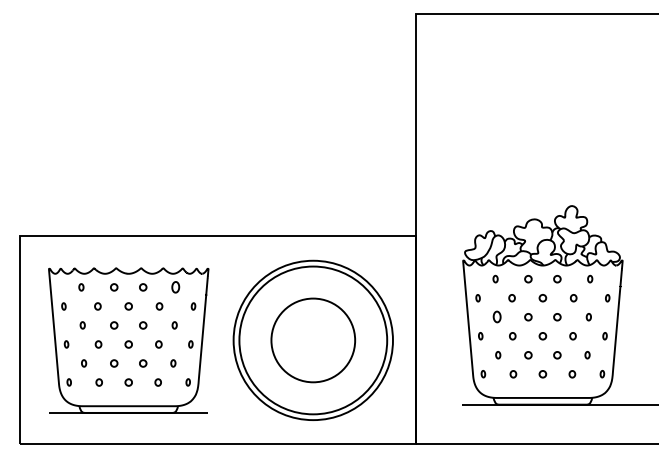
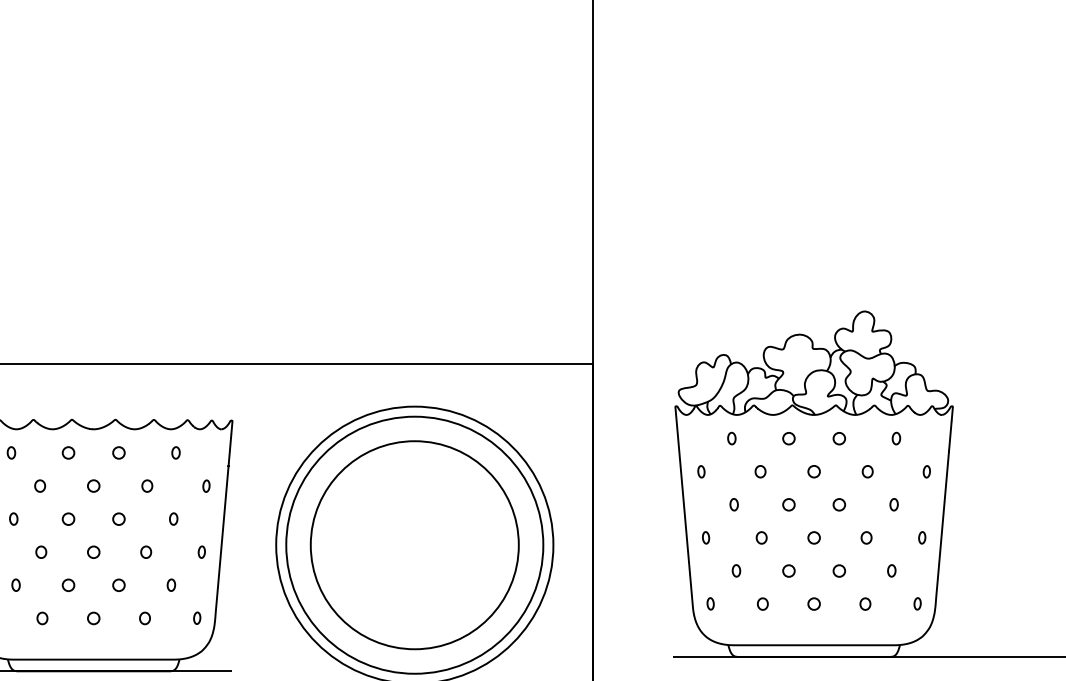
part: (176, 287) -> (176, 453), size x0.62
part: (496, 317) -> (733, 505), size x0.62
circle: (313, 340) -> (415, 545), size x1.43

